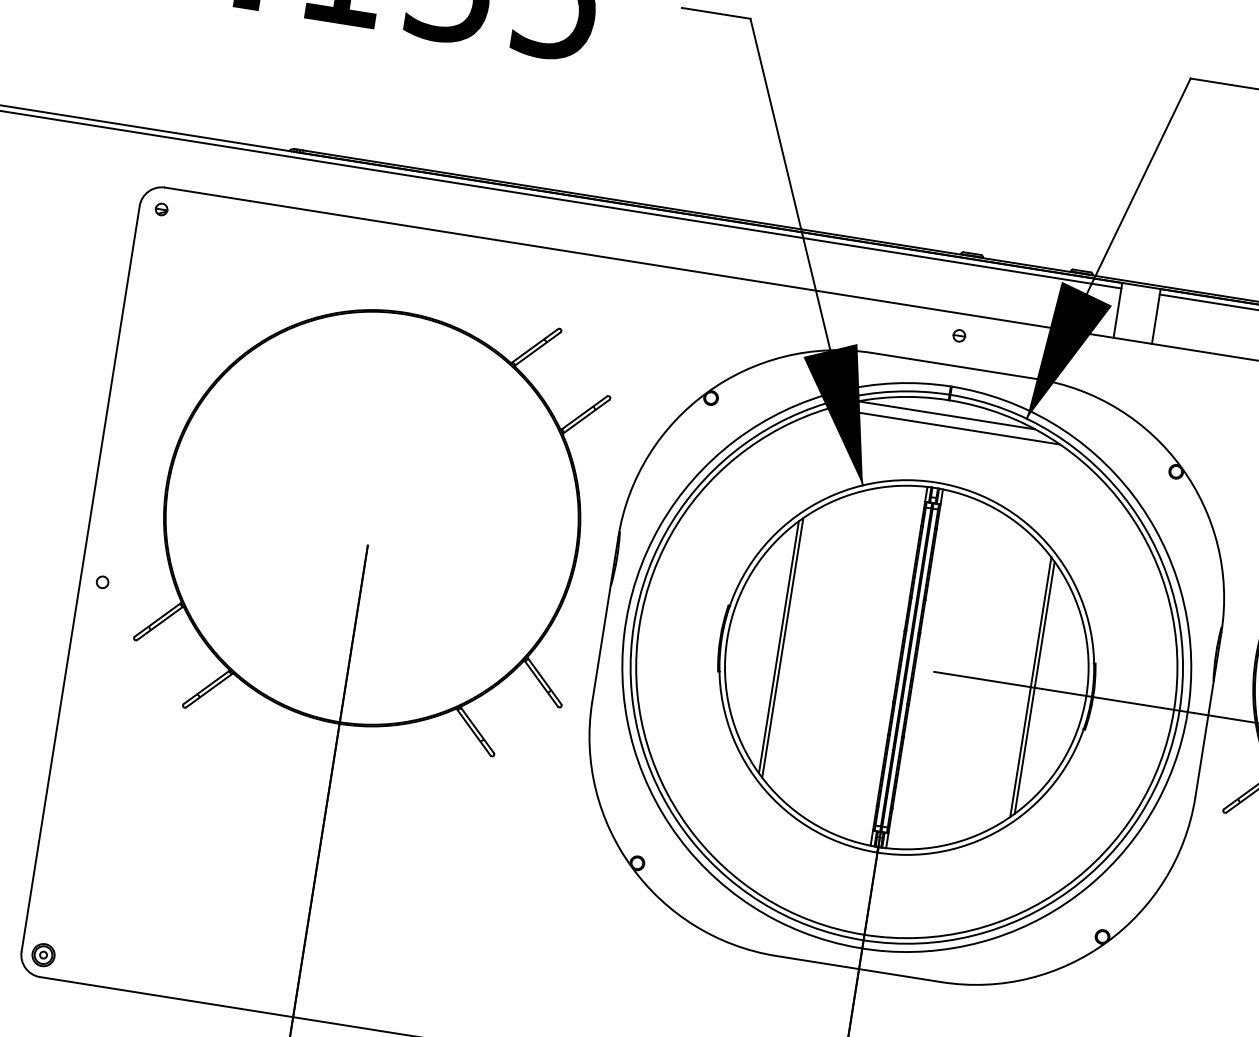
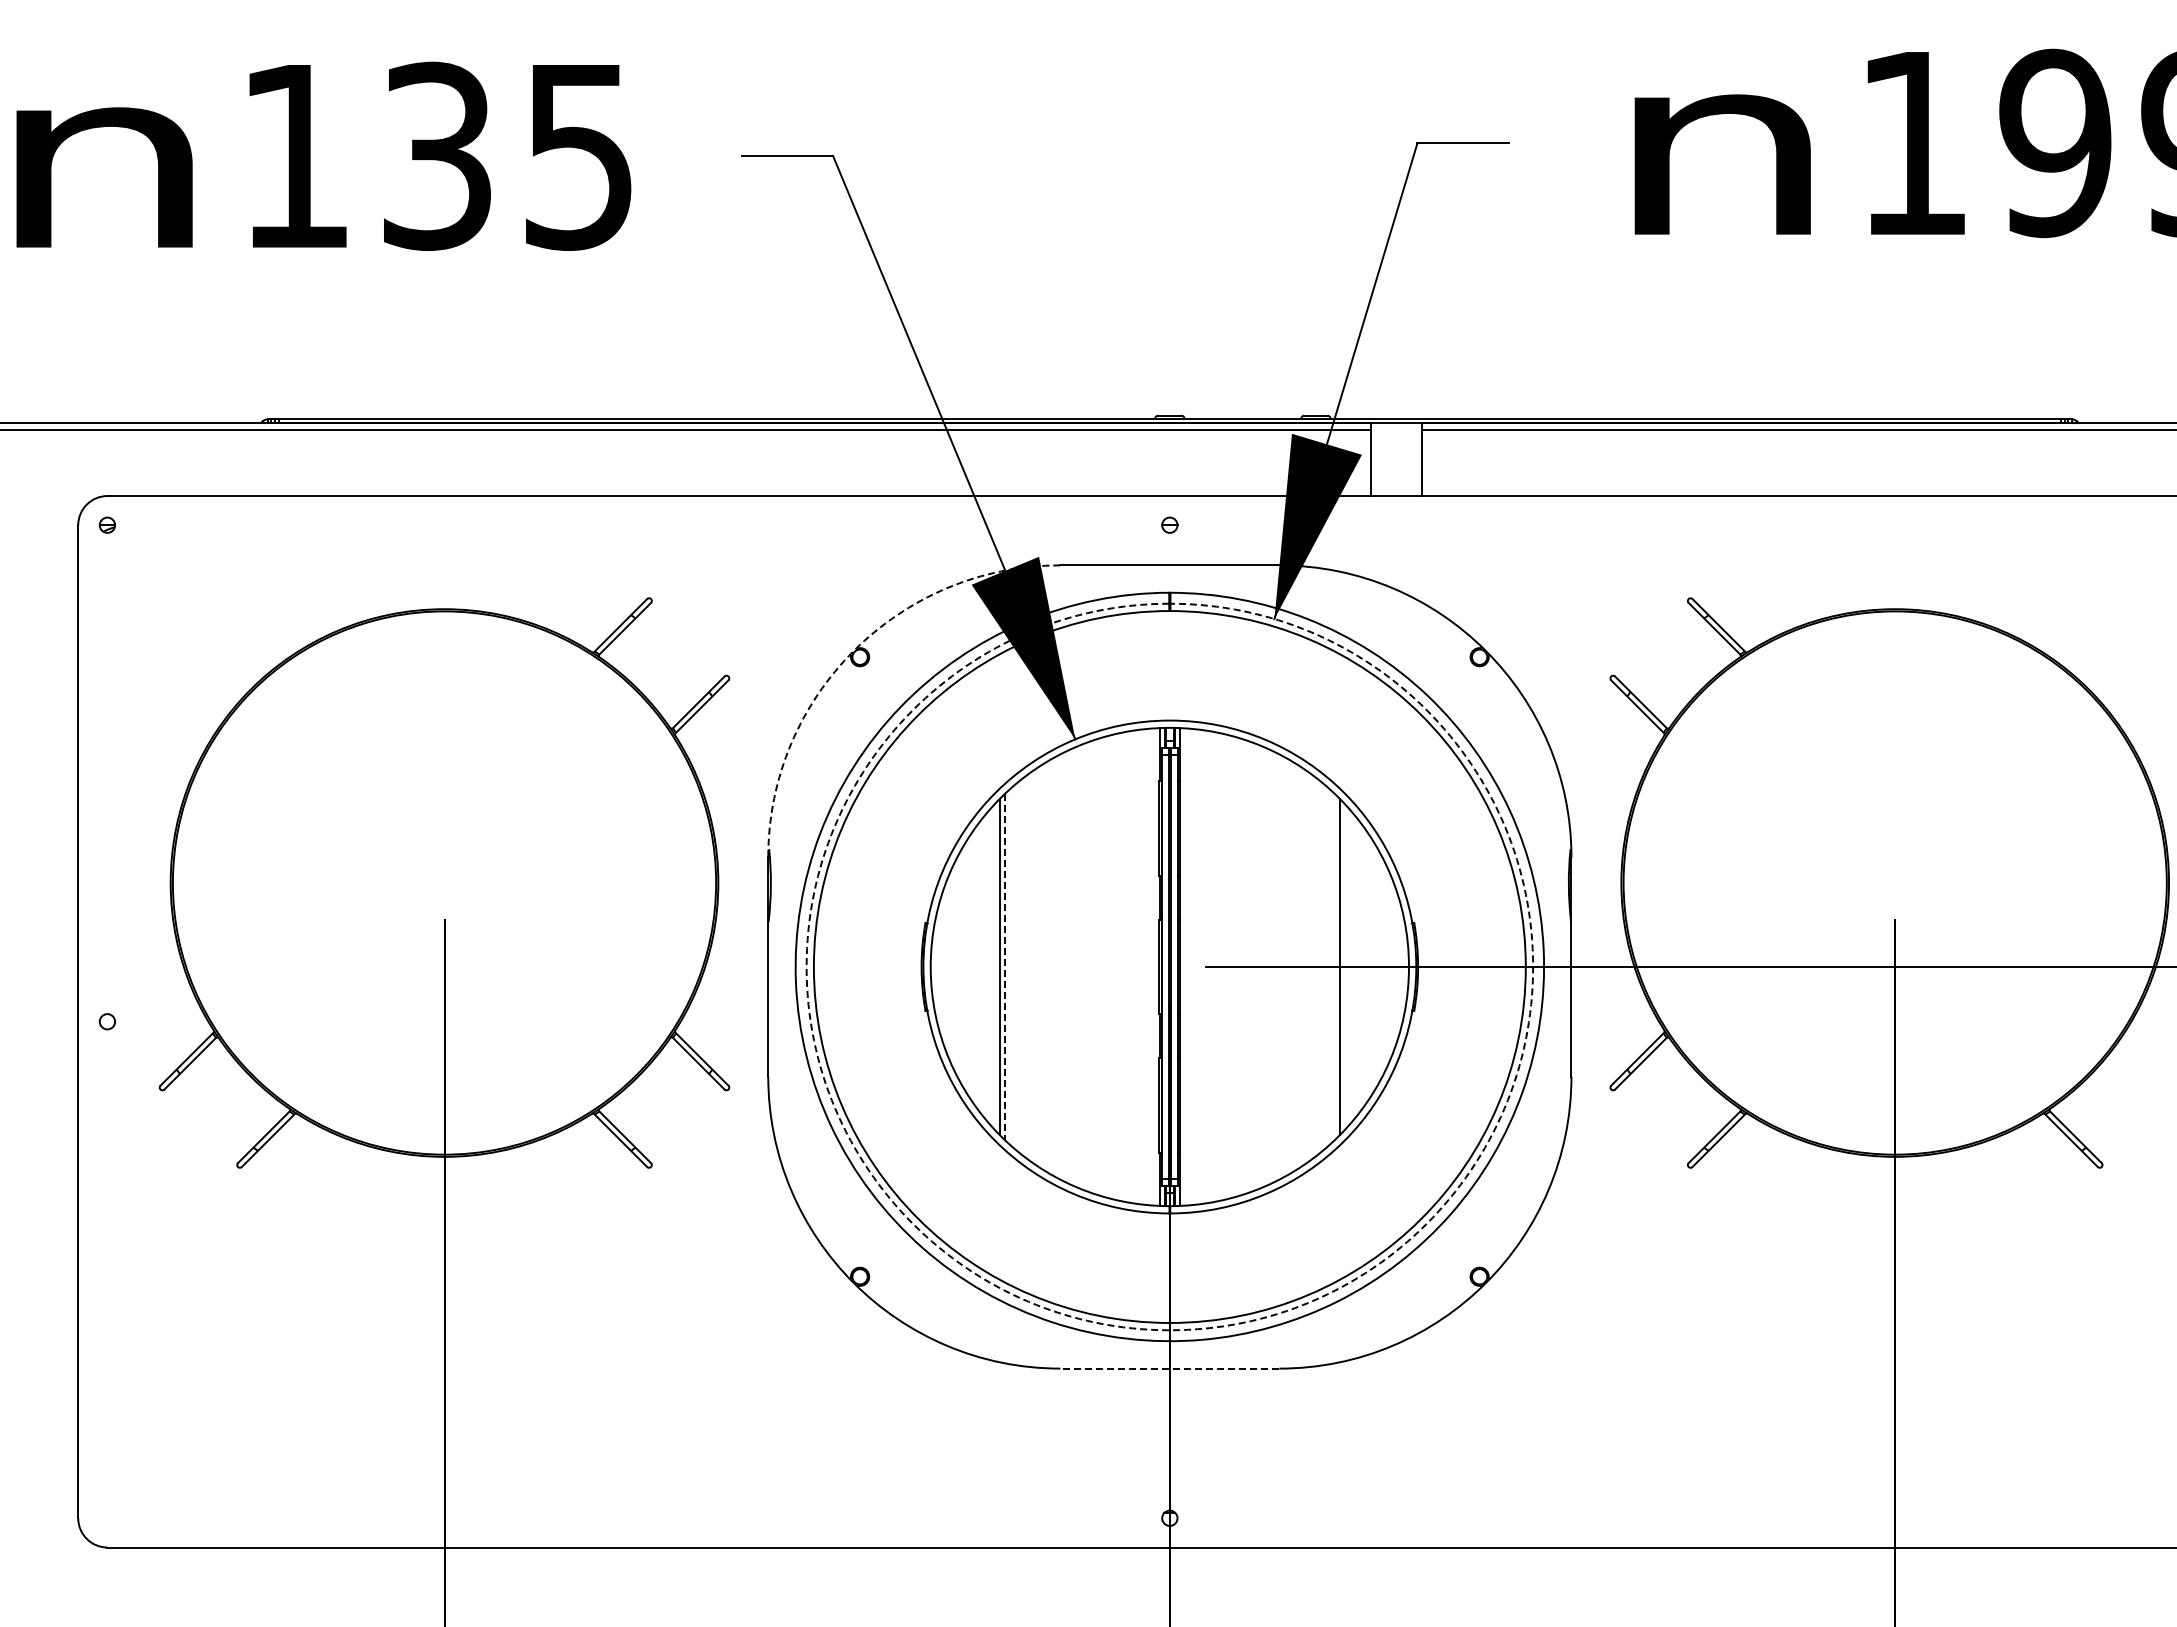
arc: (706, 392) -> (853, 650), solid -> dashed
line: (946, 415) -> (1169, 631), removed
line: (944, 426) -> (1169, 645), removed
line: (782, 648) -> (1004, 967), solid -> dashed
line: (1031, 686) -> (1335, 966), removed
arc: (863, 940) -> (1169, 1330), solid -> dashed
part: (43, 954) -> (107, 1517), removed
line: (858, 968) -> (1169, 1368), solid -> dashed

